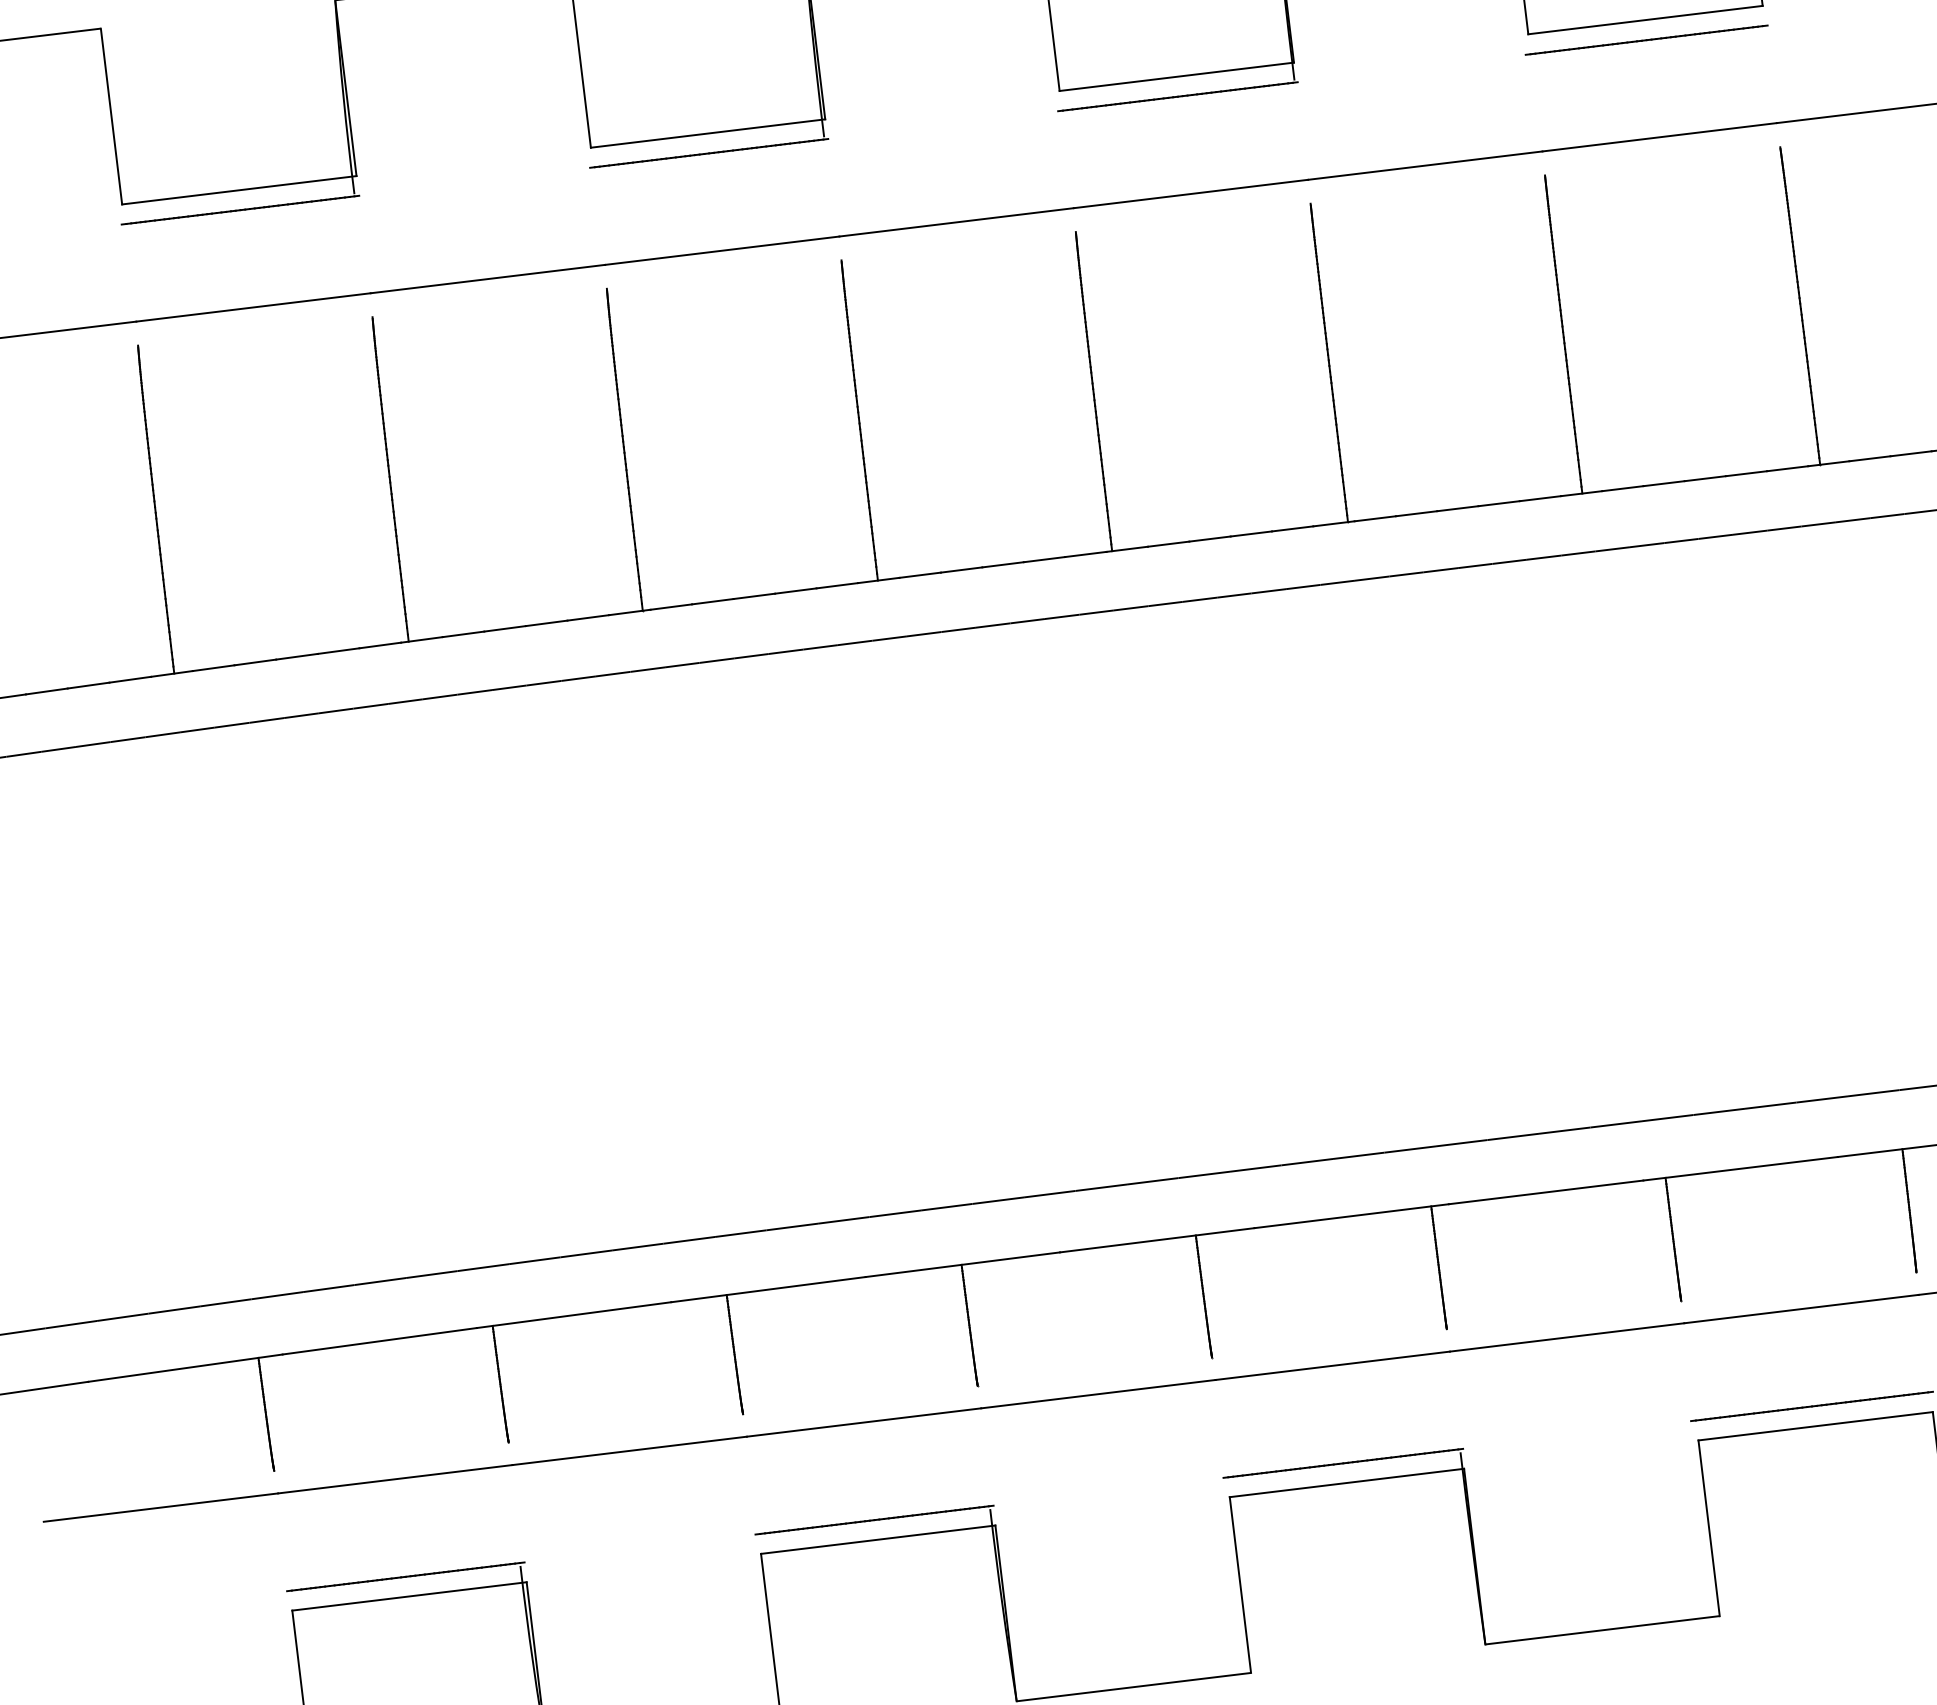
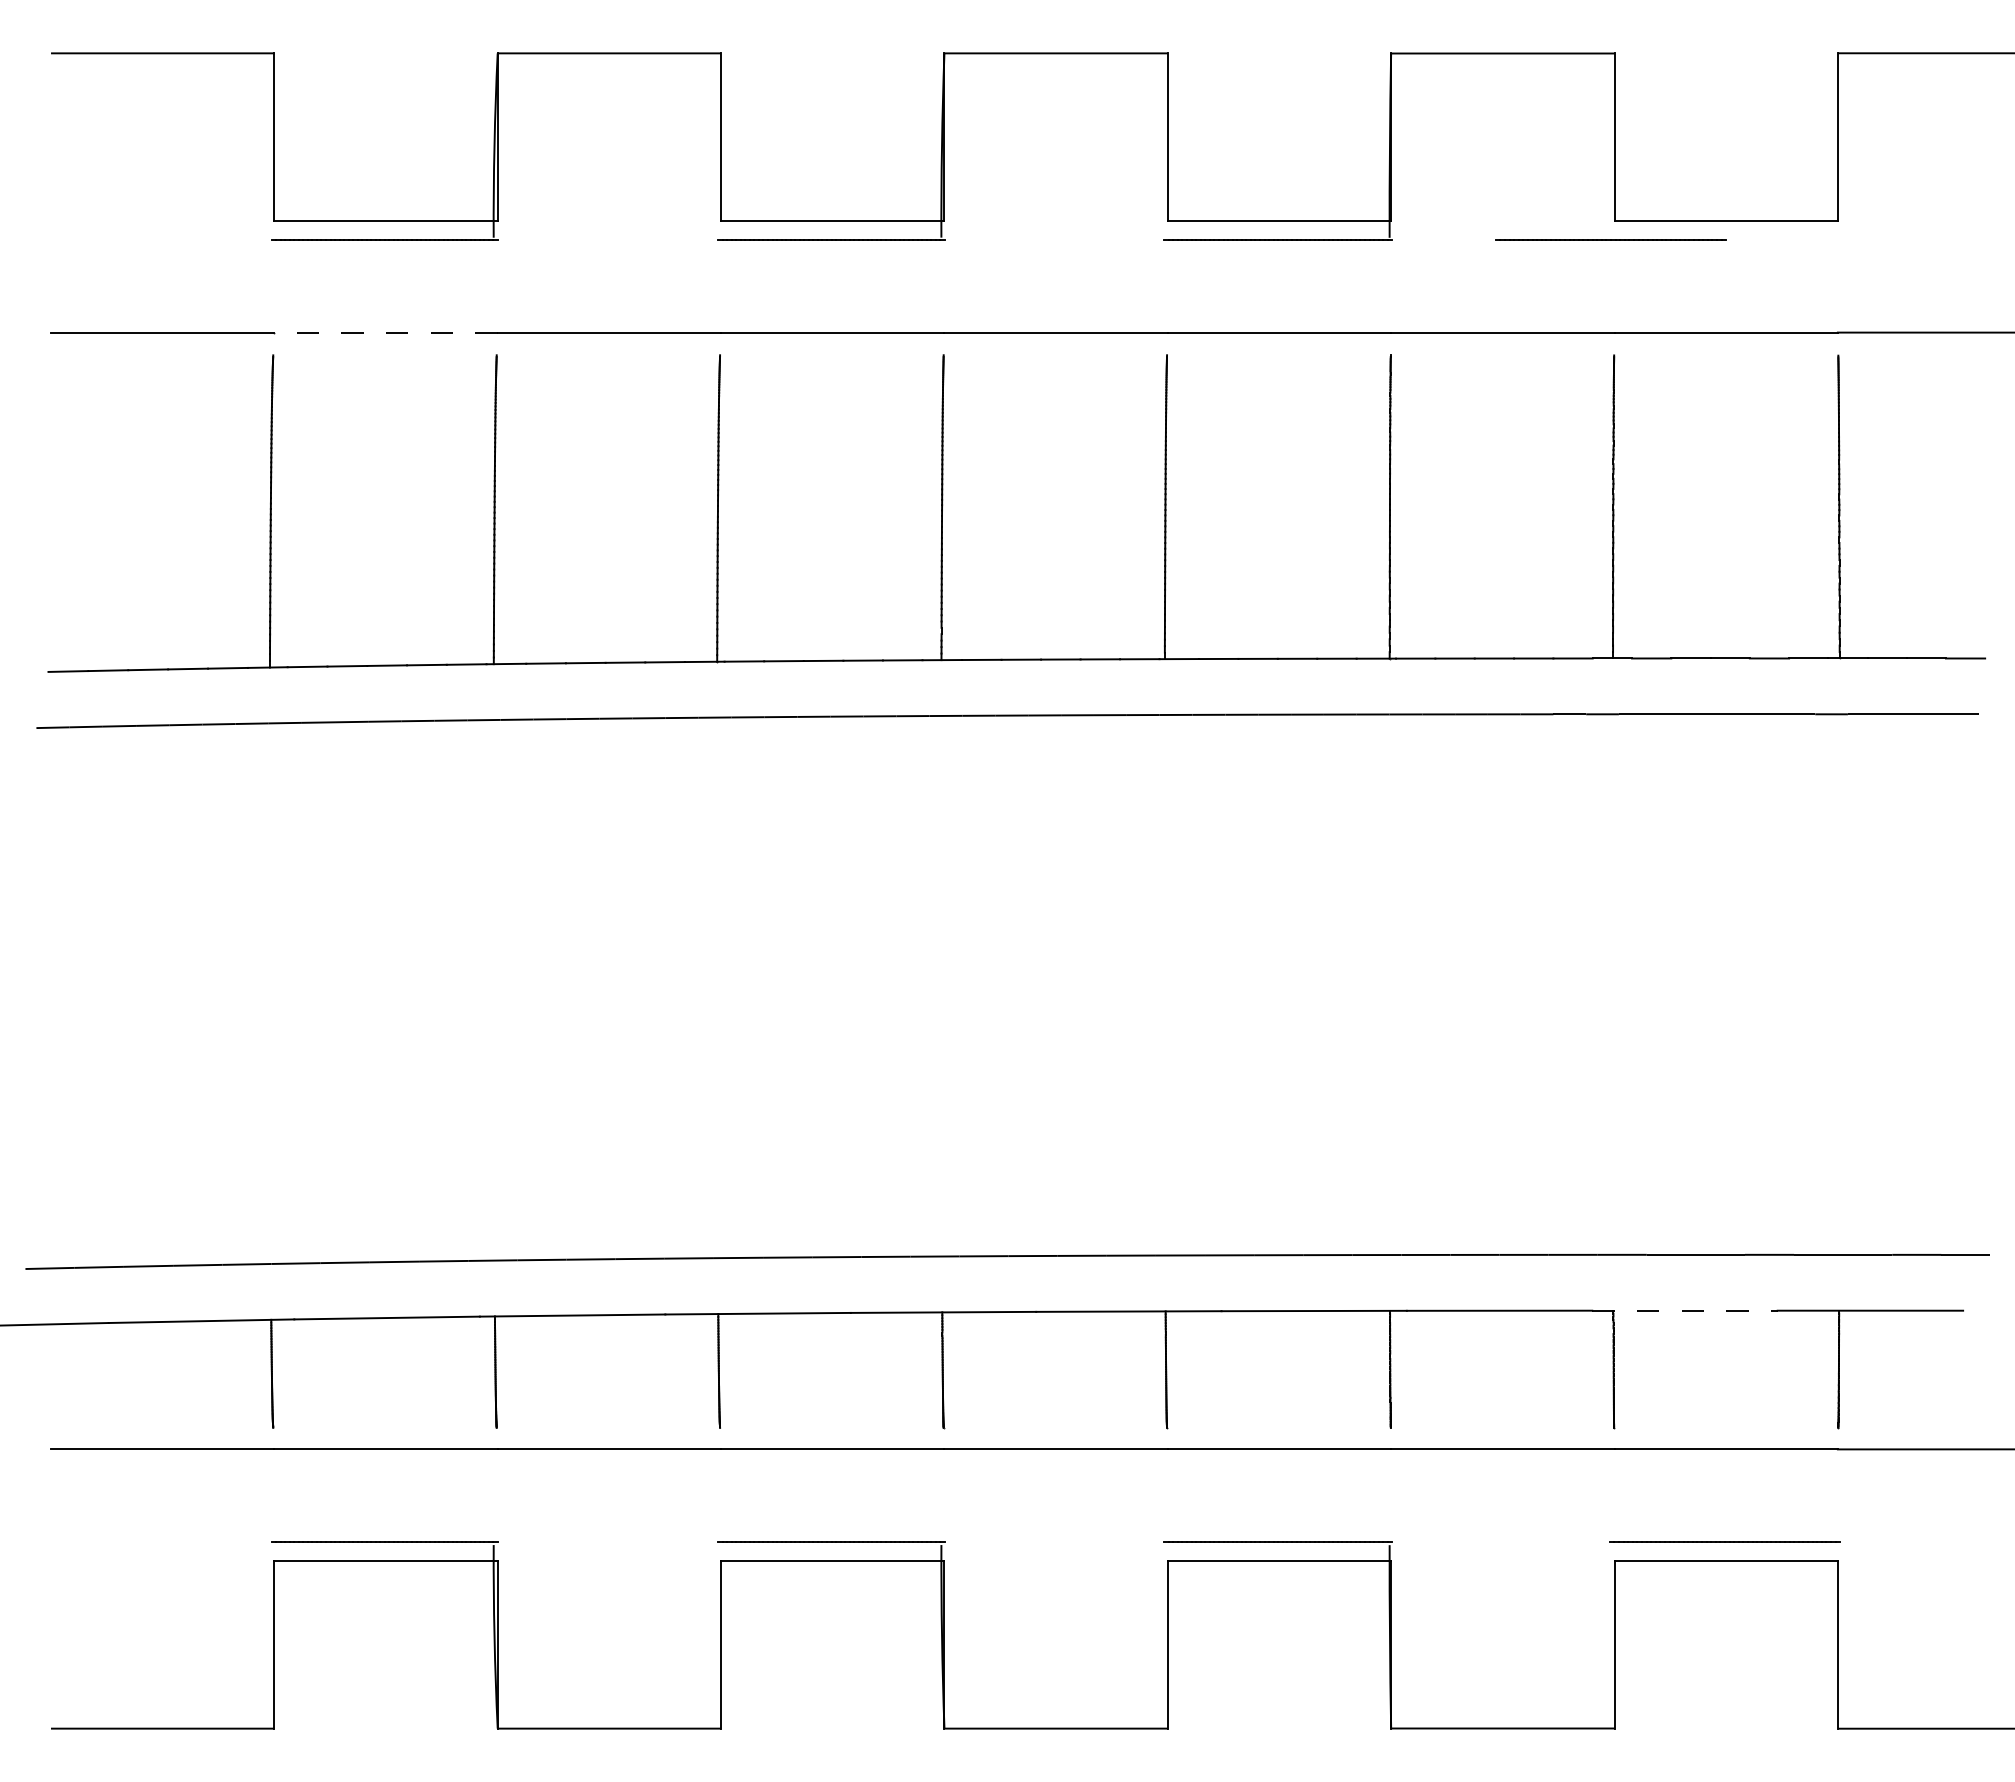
line: (1646, 39) -> (1610, 239), moved
line: (254, 307) -> (386, 332), solid -> dashed
line: (1740, 1168) -> (1684, 1310), solid -> dashed

